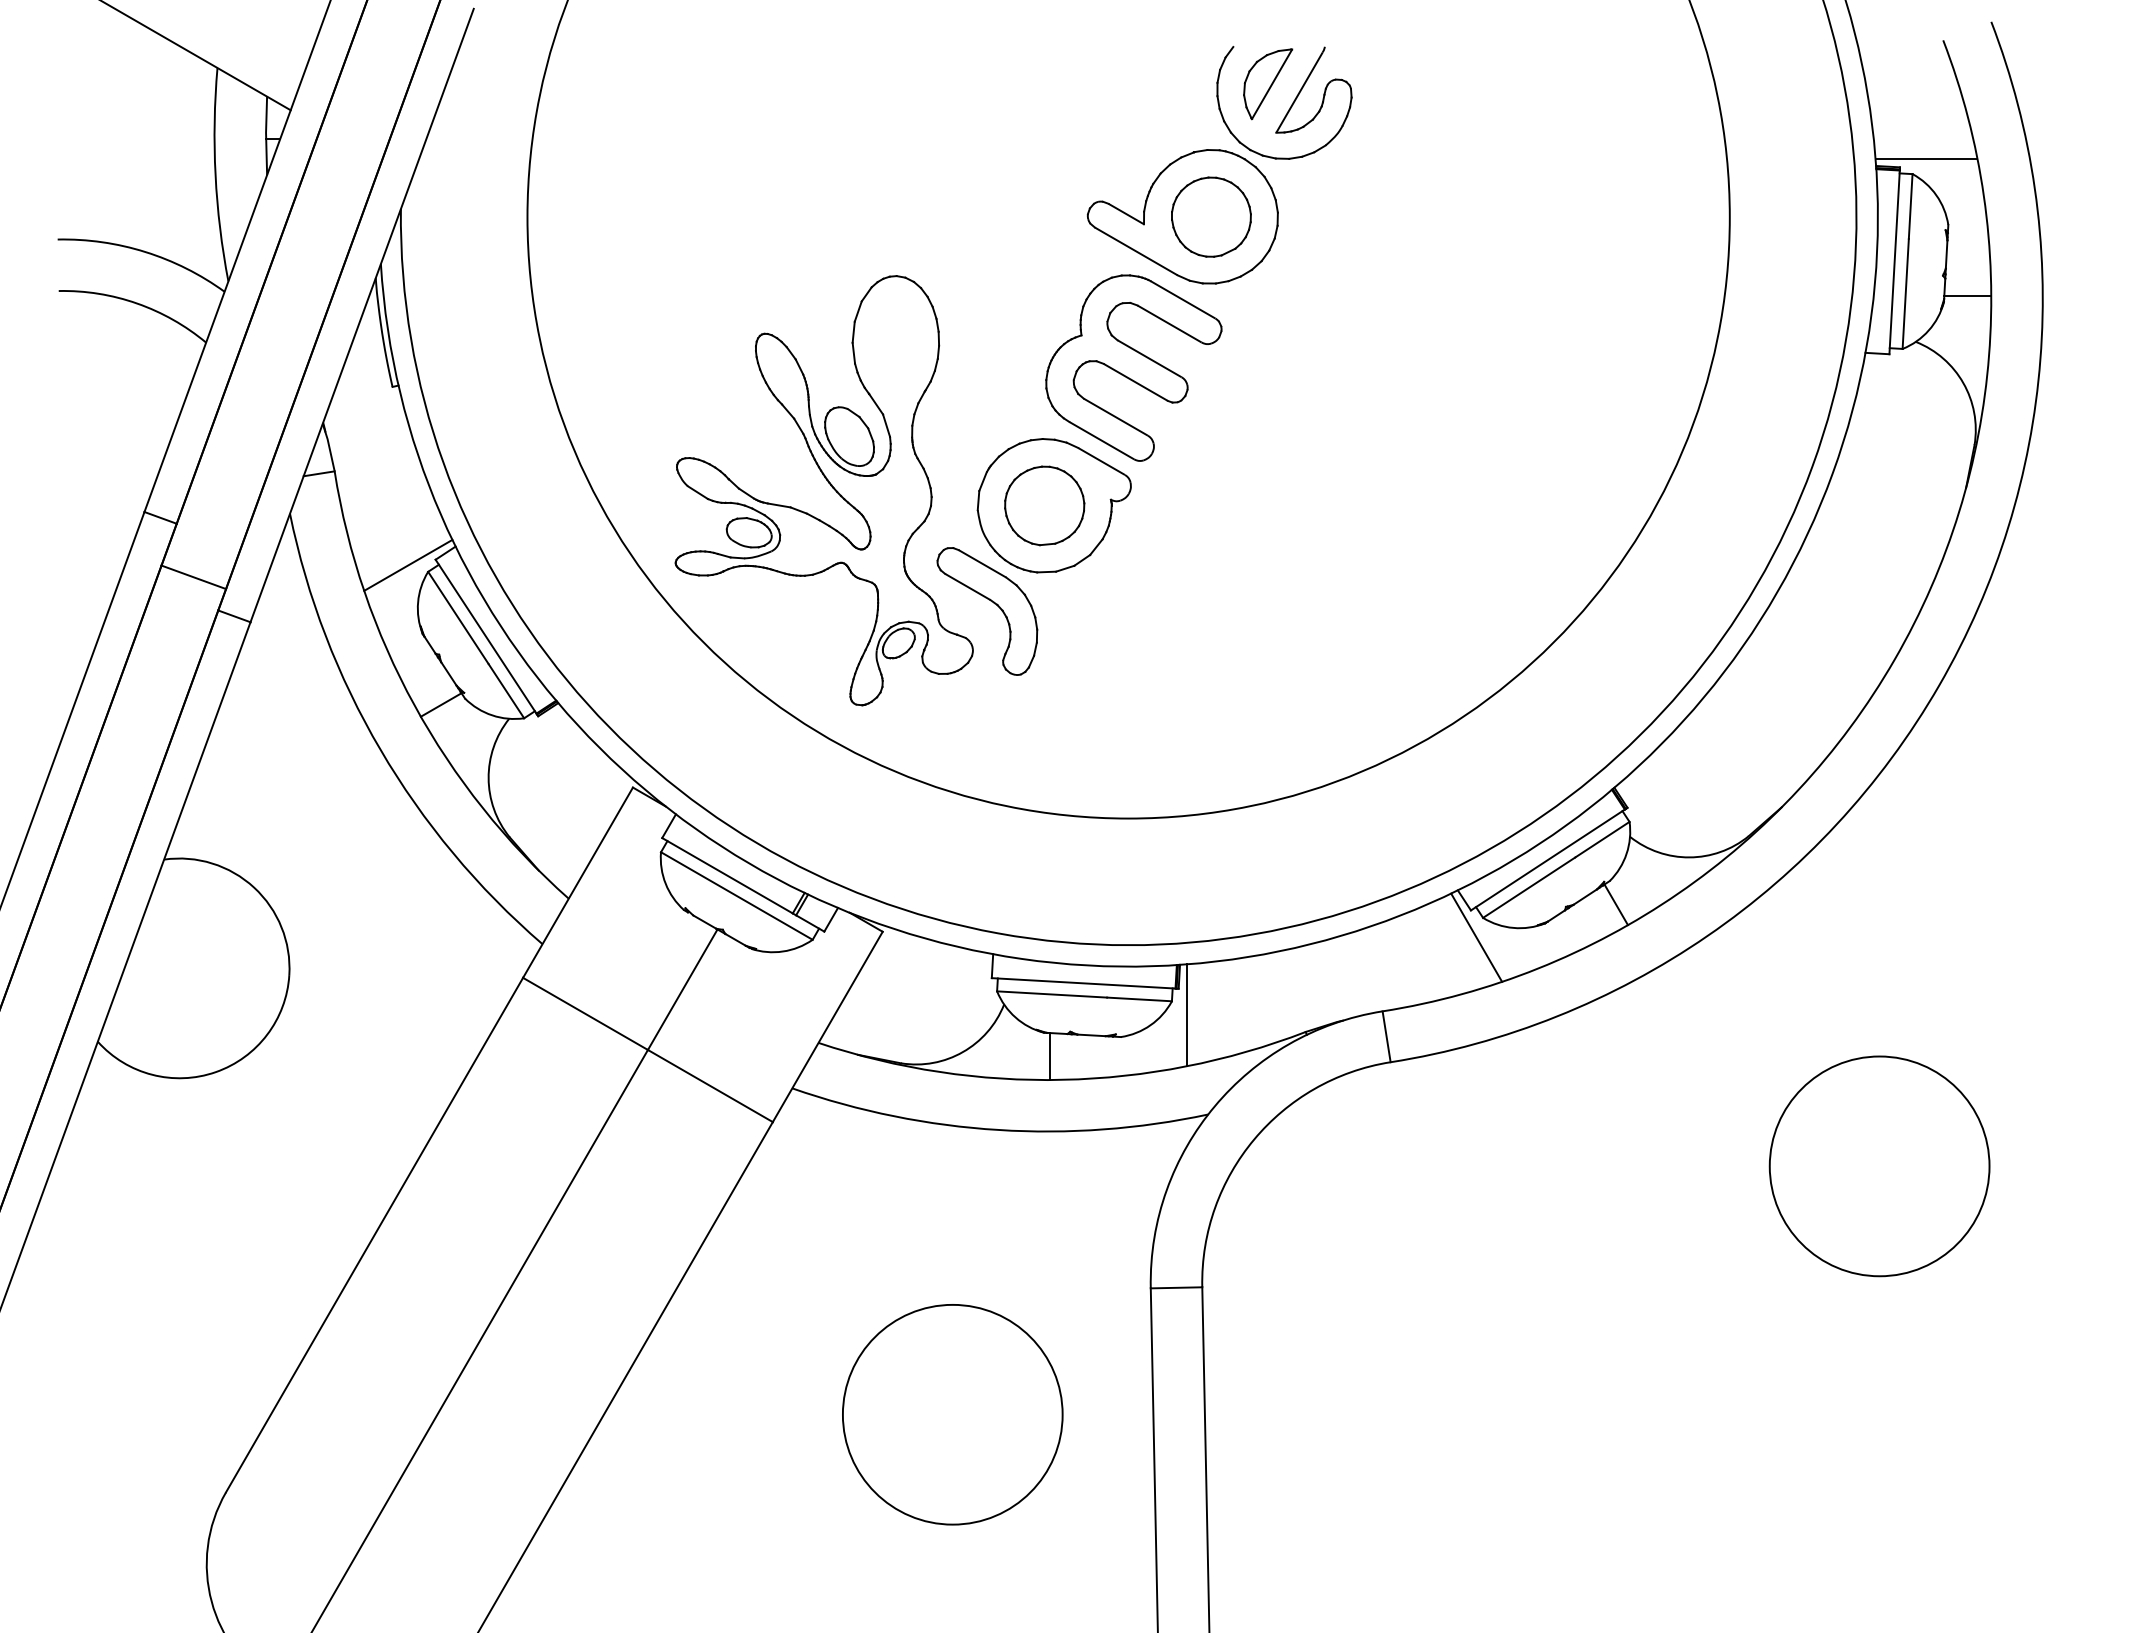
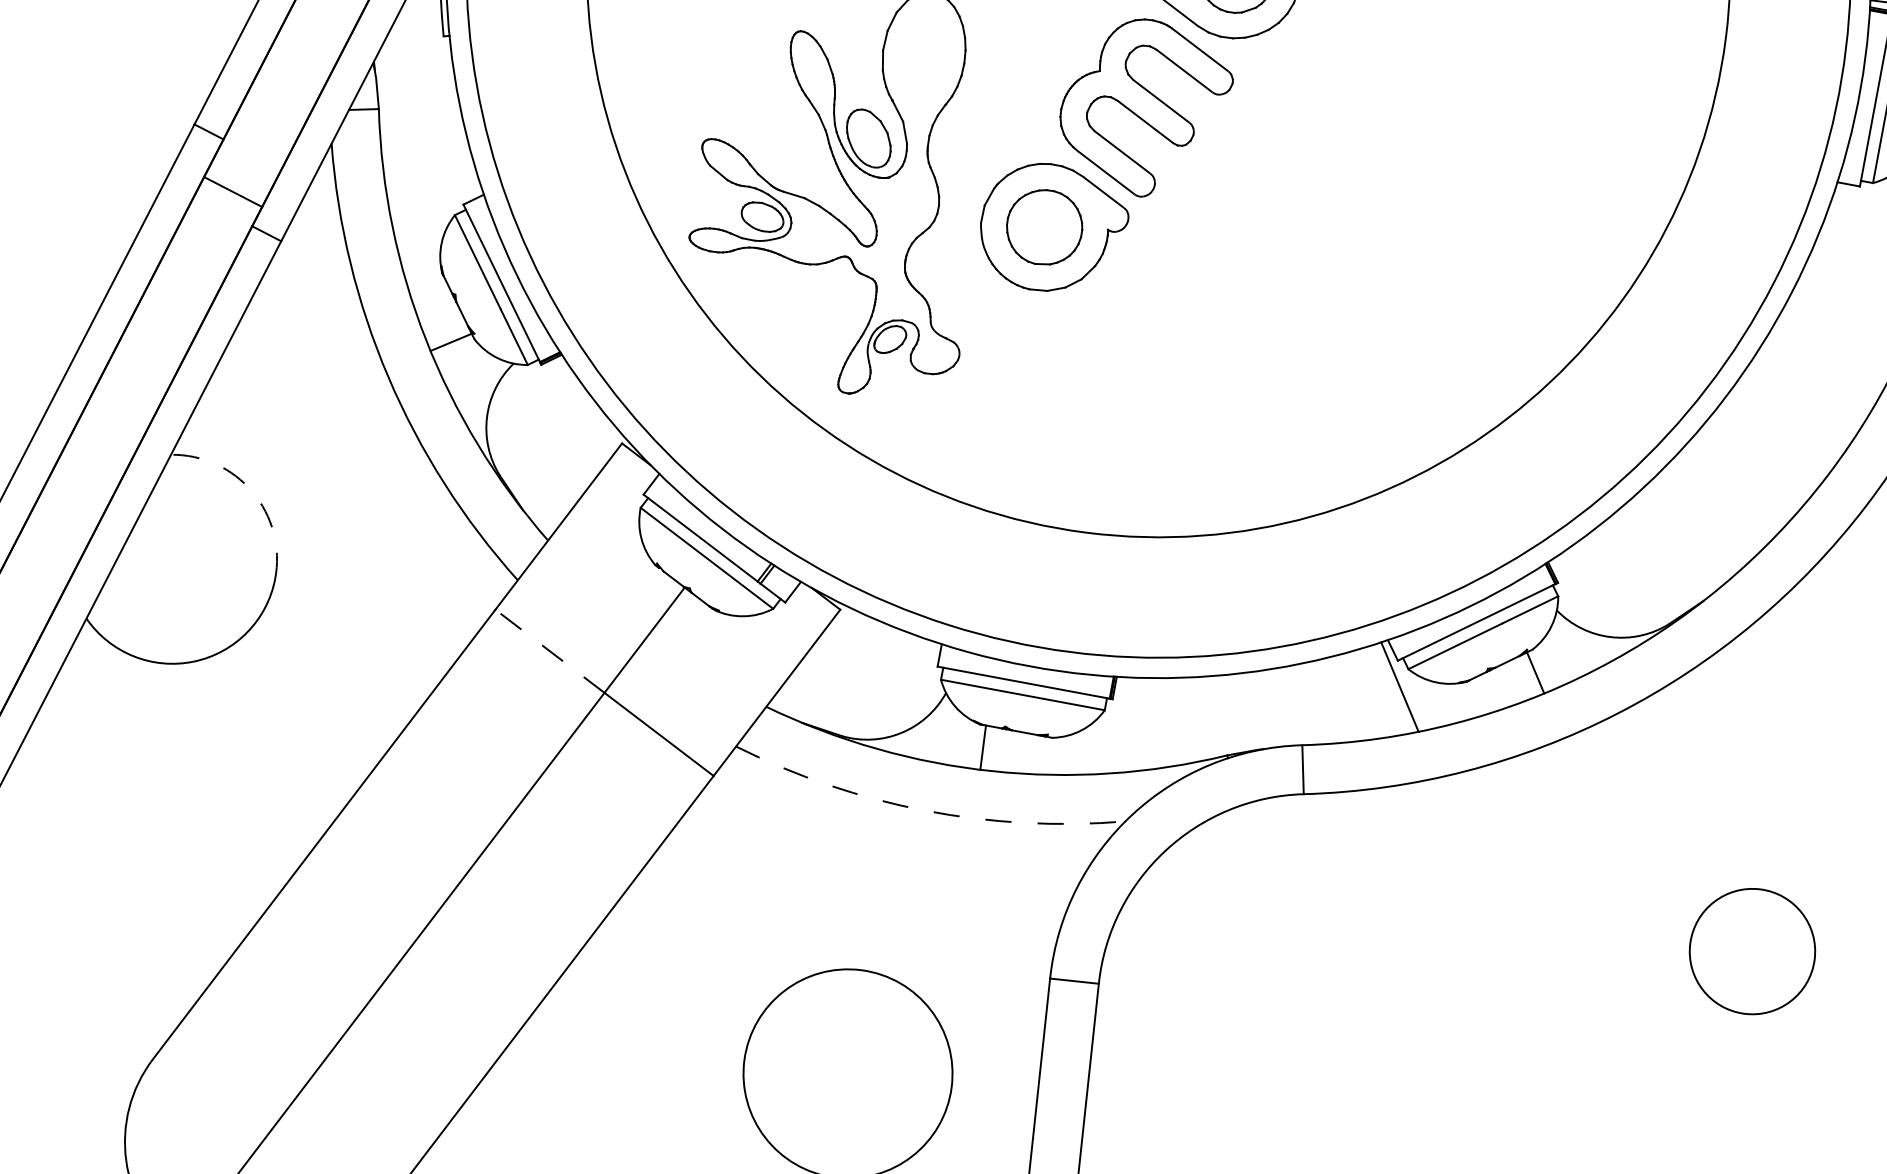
line: (408, 564) -> (437, 205), removed
part: (994, 604) -> (985, 314), removed
arc: (254, 887) -> (252, 492), solid -> dashed
line: (585, 1013) -> (550, 650), solid -> dashed
line: (1187, 1015) -> (1117, 725), removed
arc: (998, 1130) -> (925, 811), solid -> dashed
circle: (1879, 1166) -> (1752, 951), size x0.6

